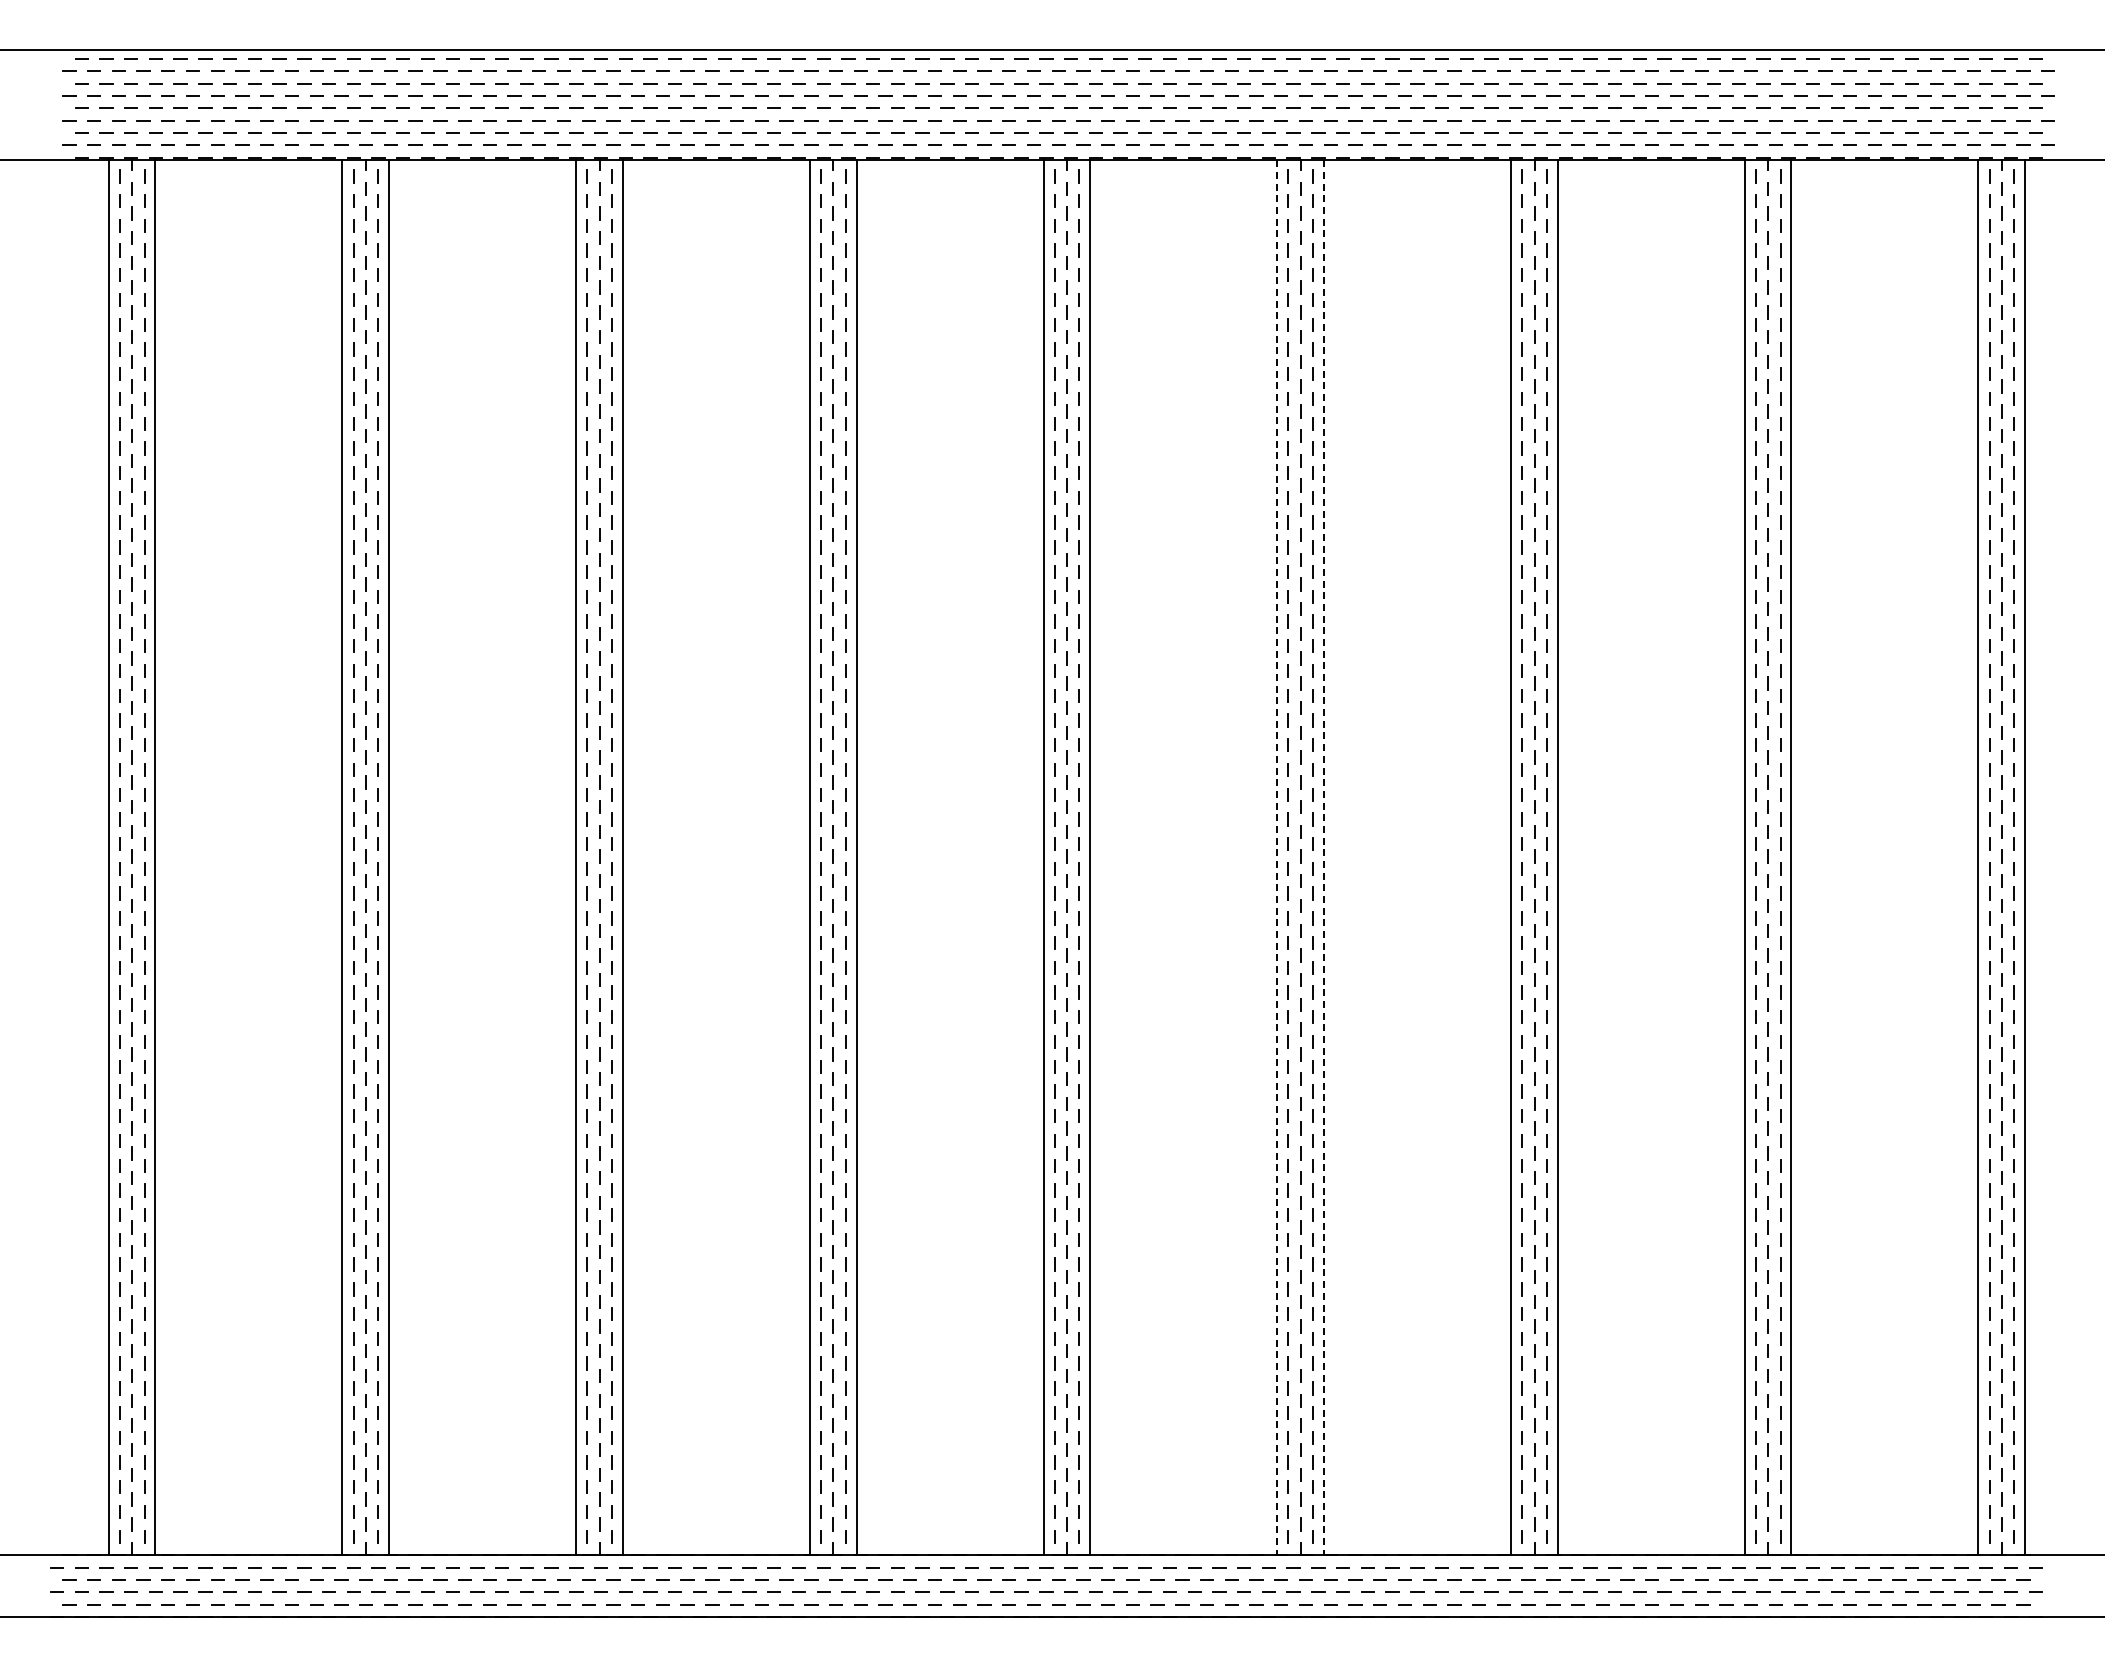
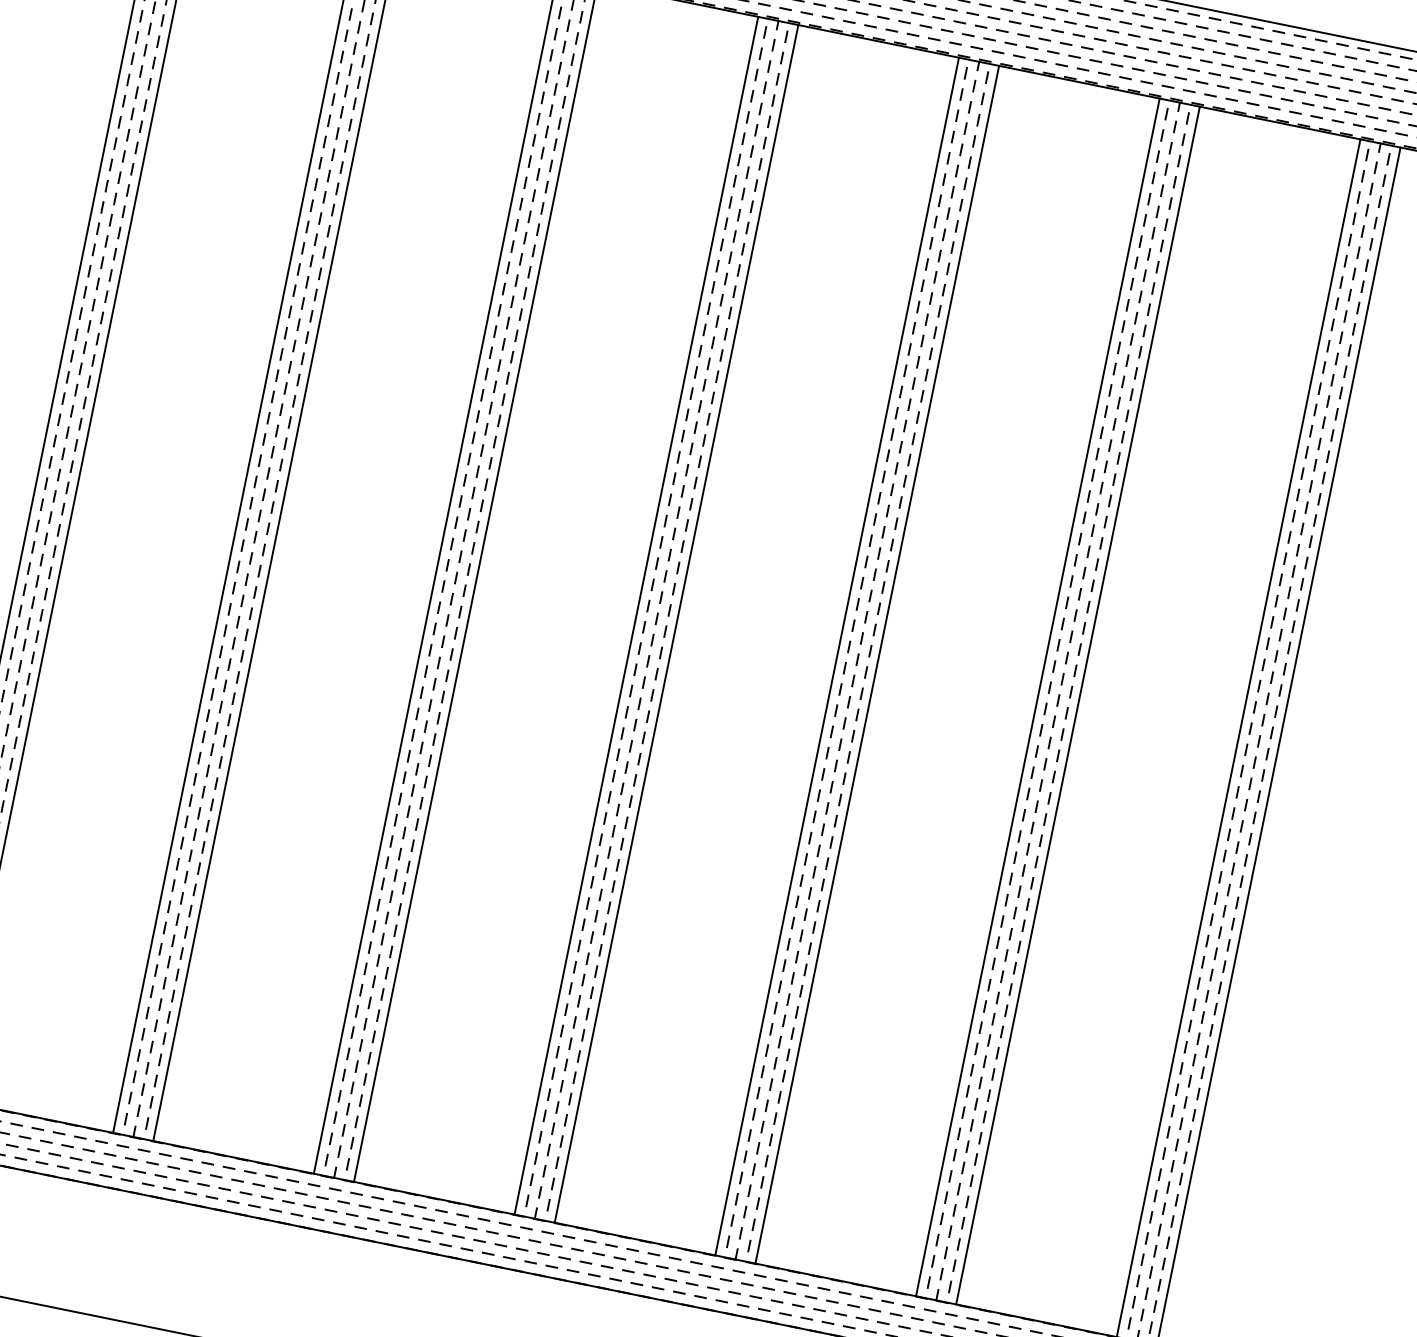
line: (1277, 858) -> (636, 616), dashed -> solid
line: (1323, 858) -> (676, 624), dashed -> solid

